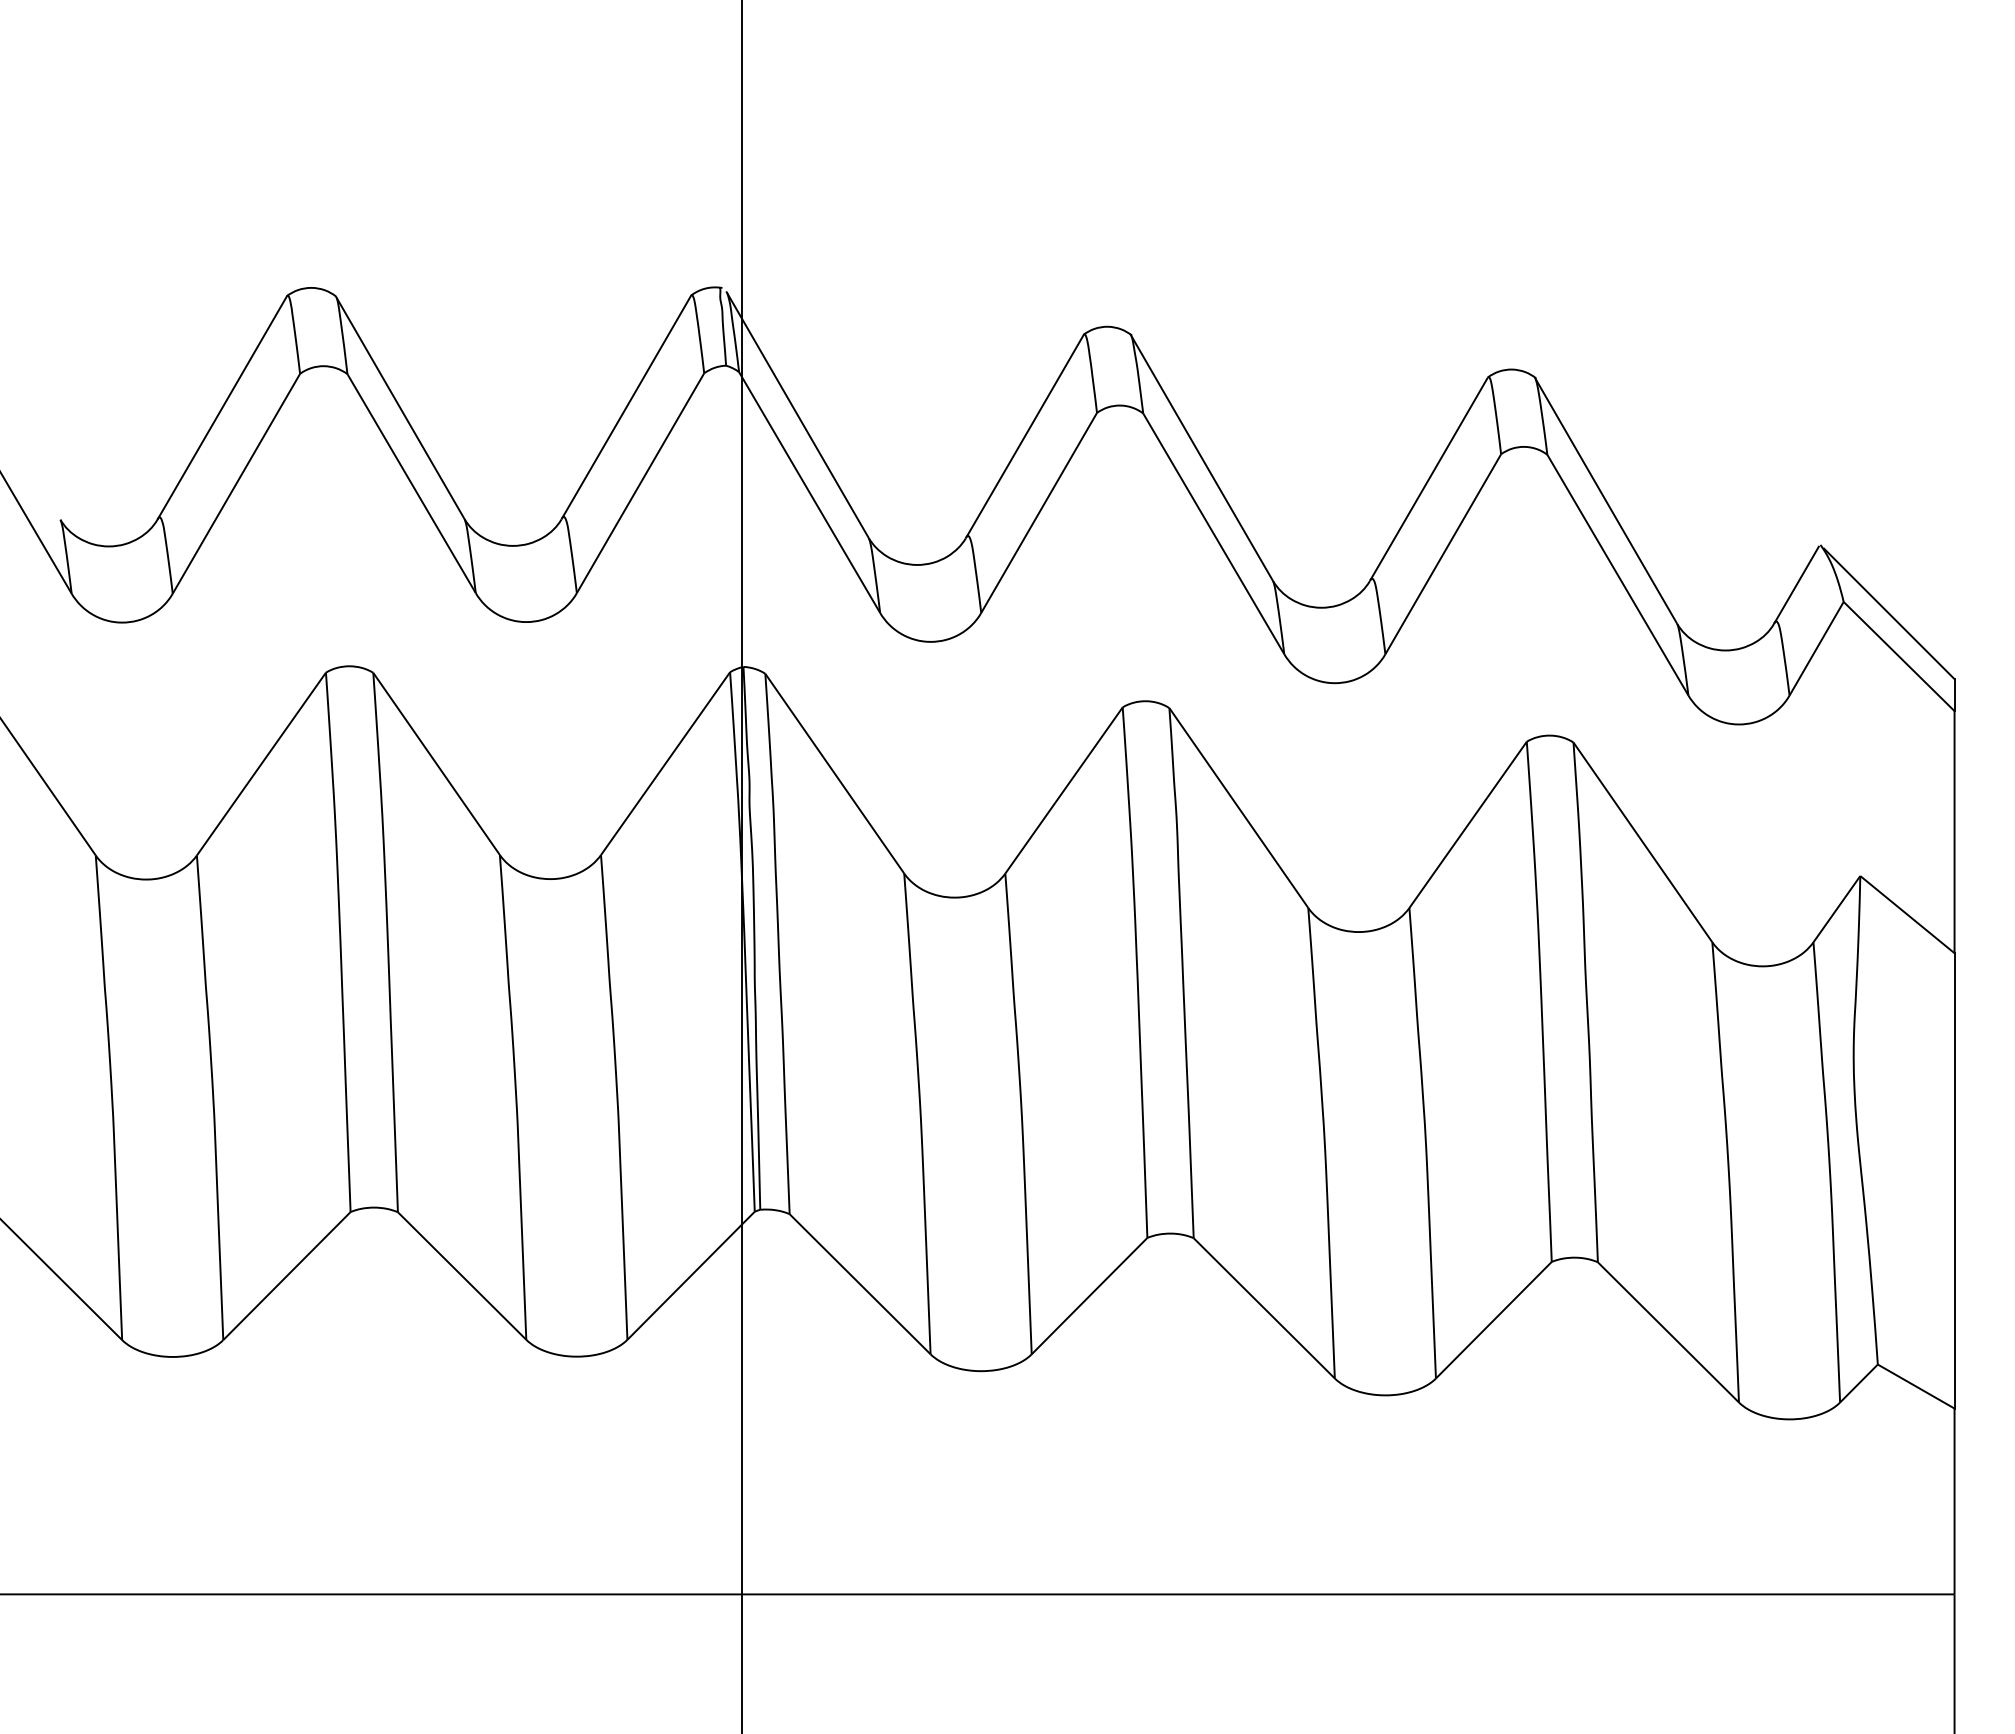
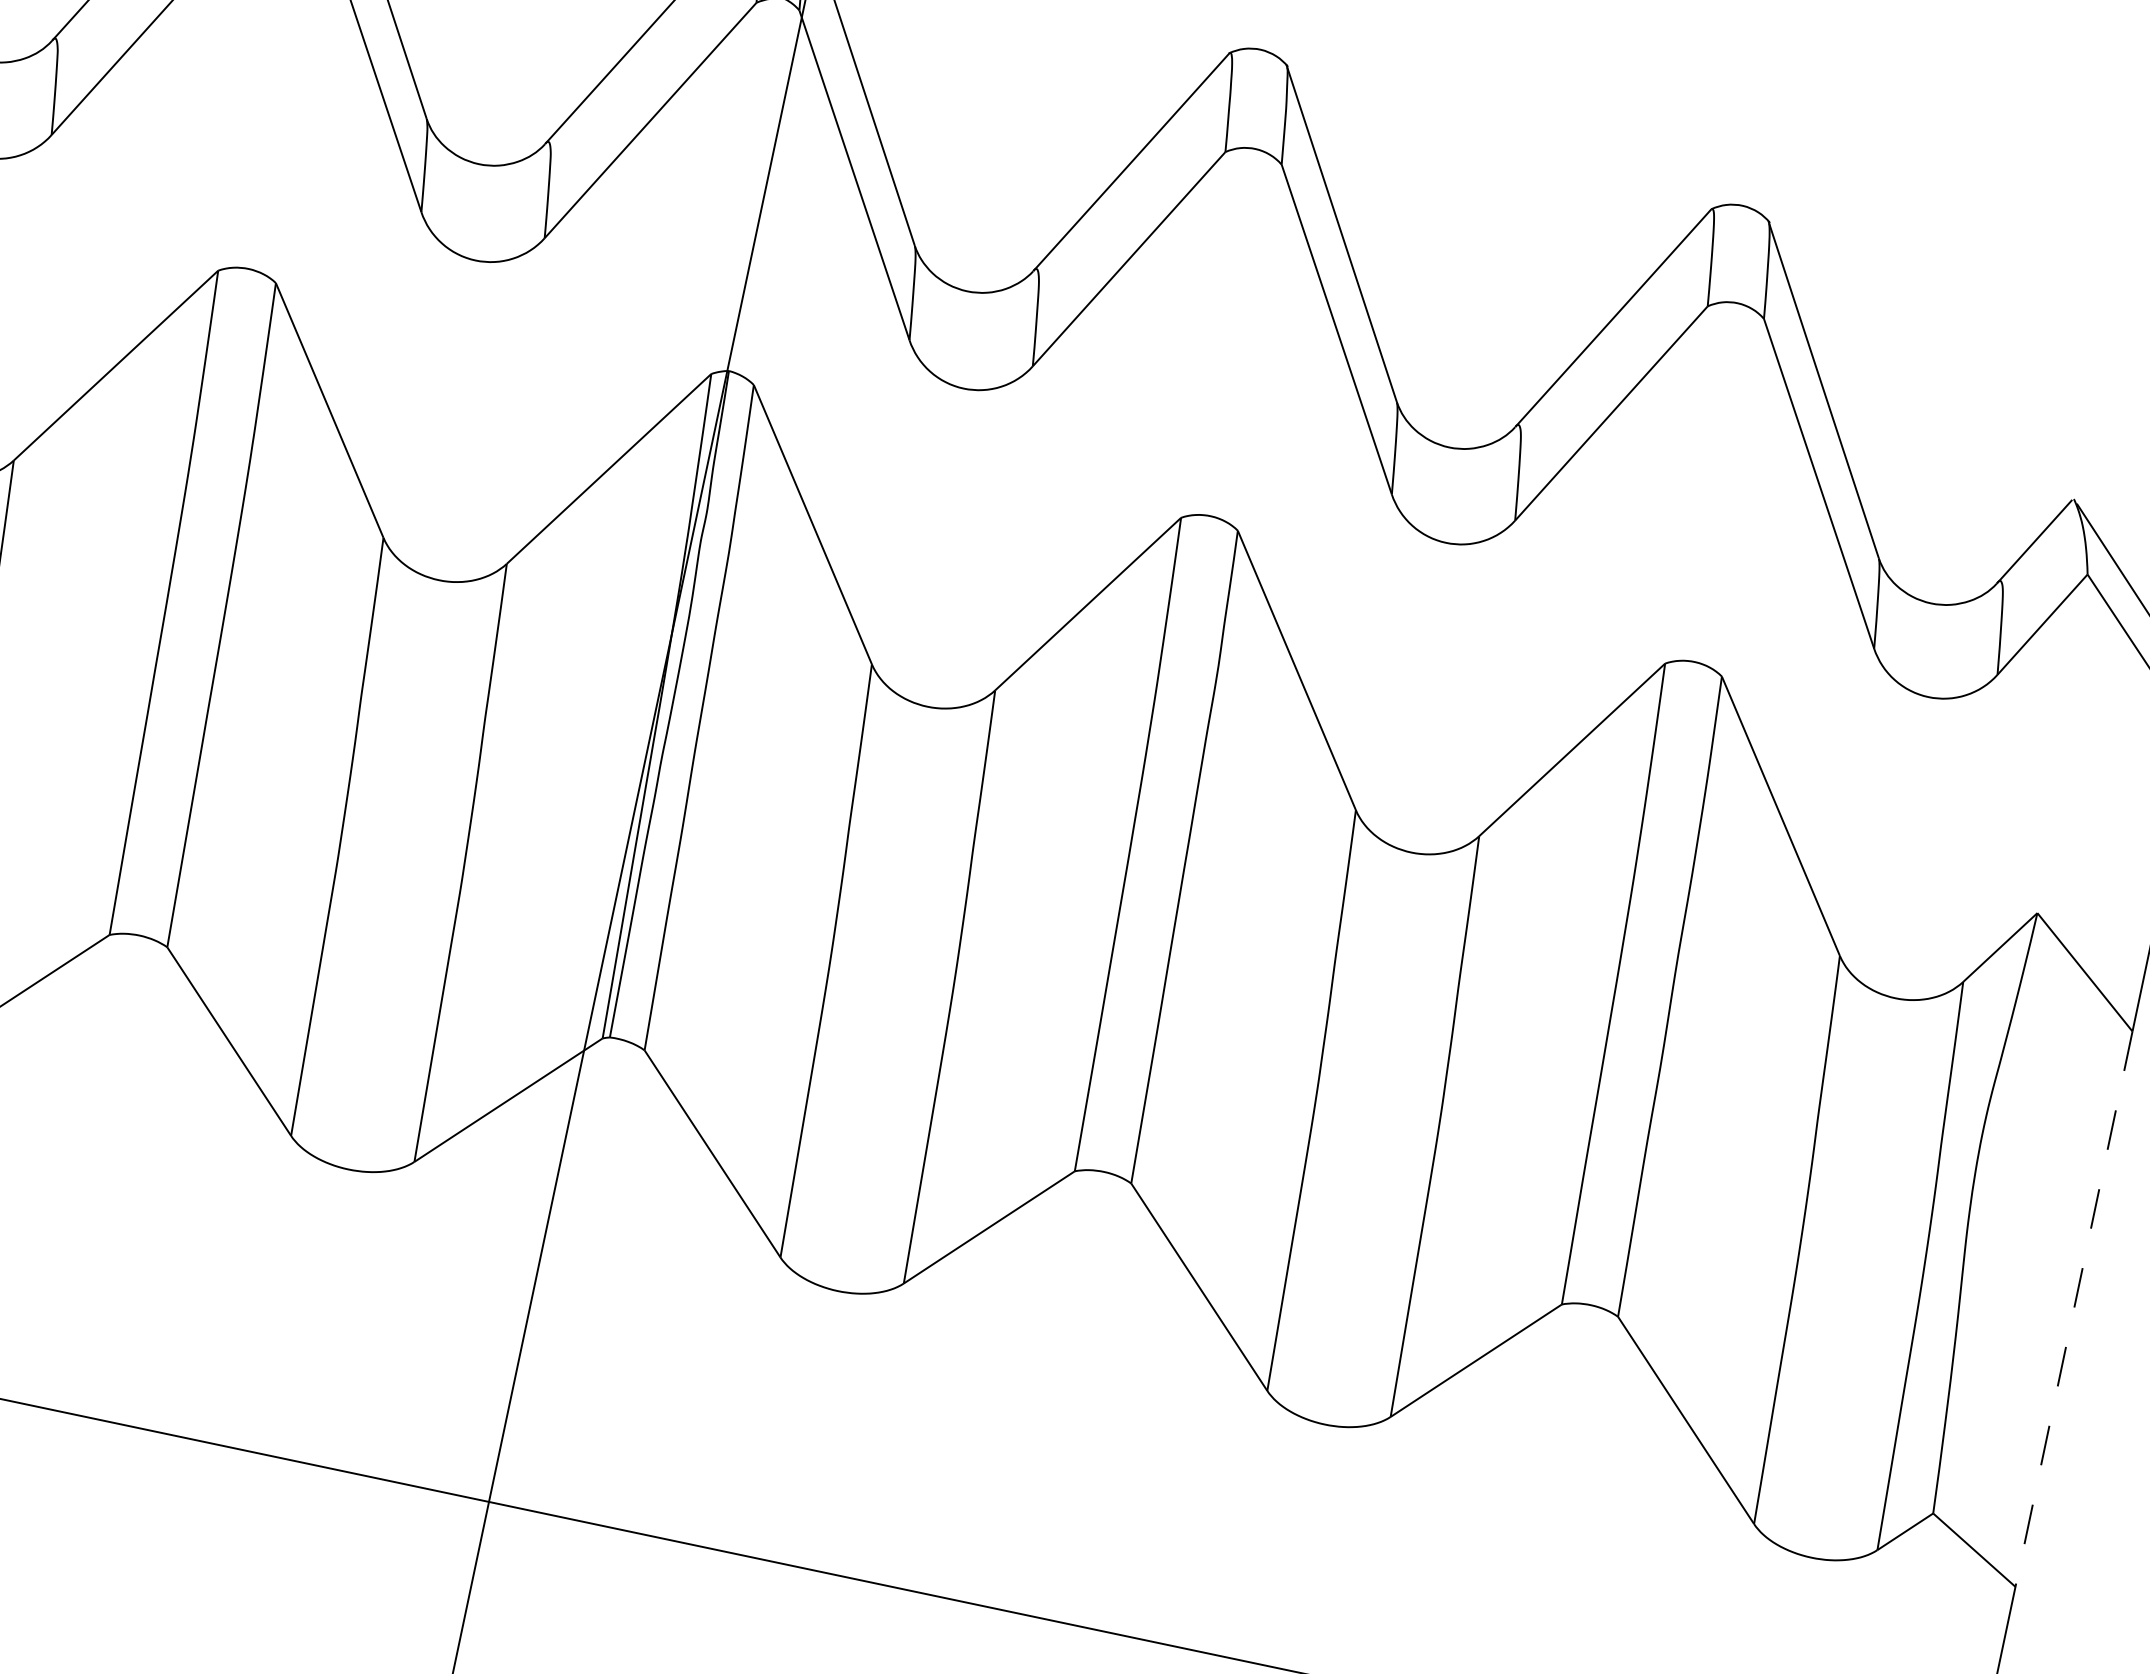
line: (1954, 1180) -> (2074, 1308), solid -> dashed

